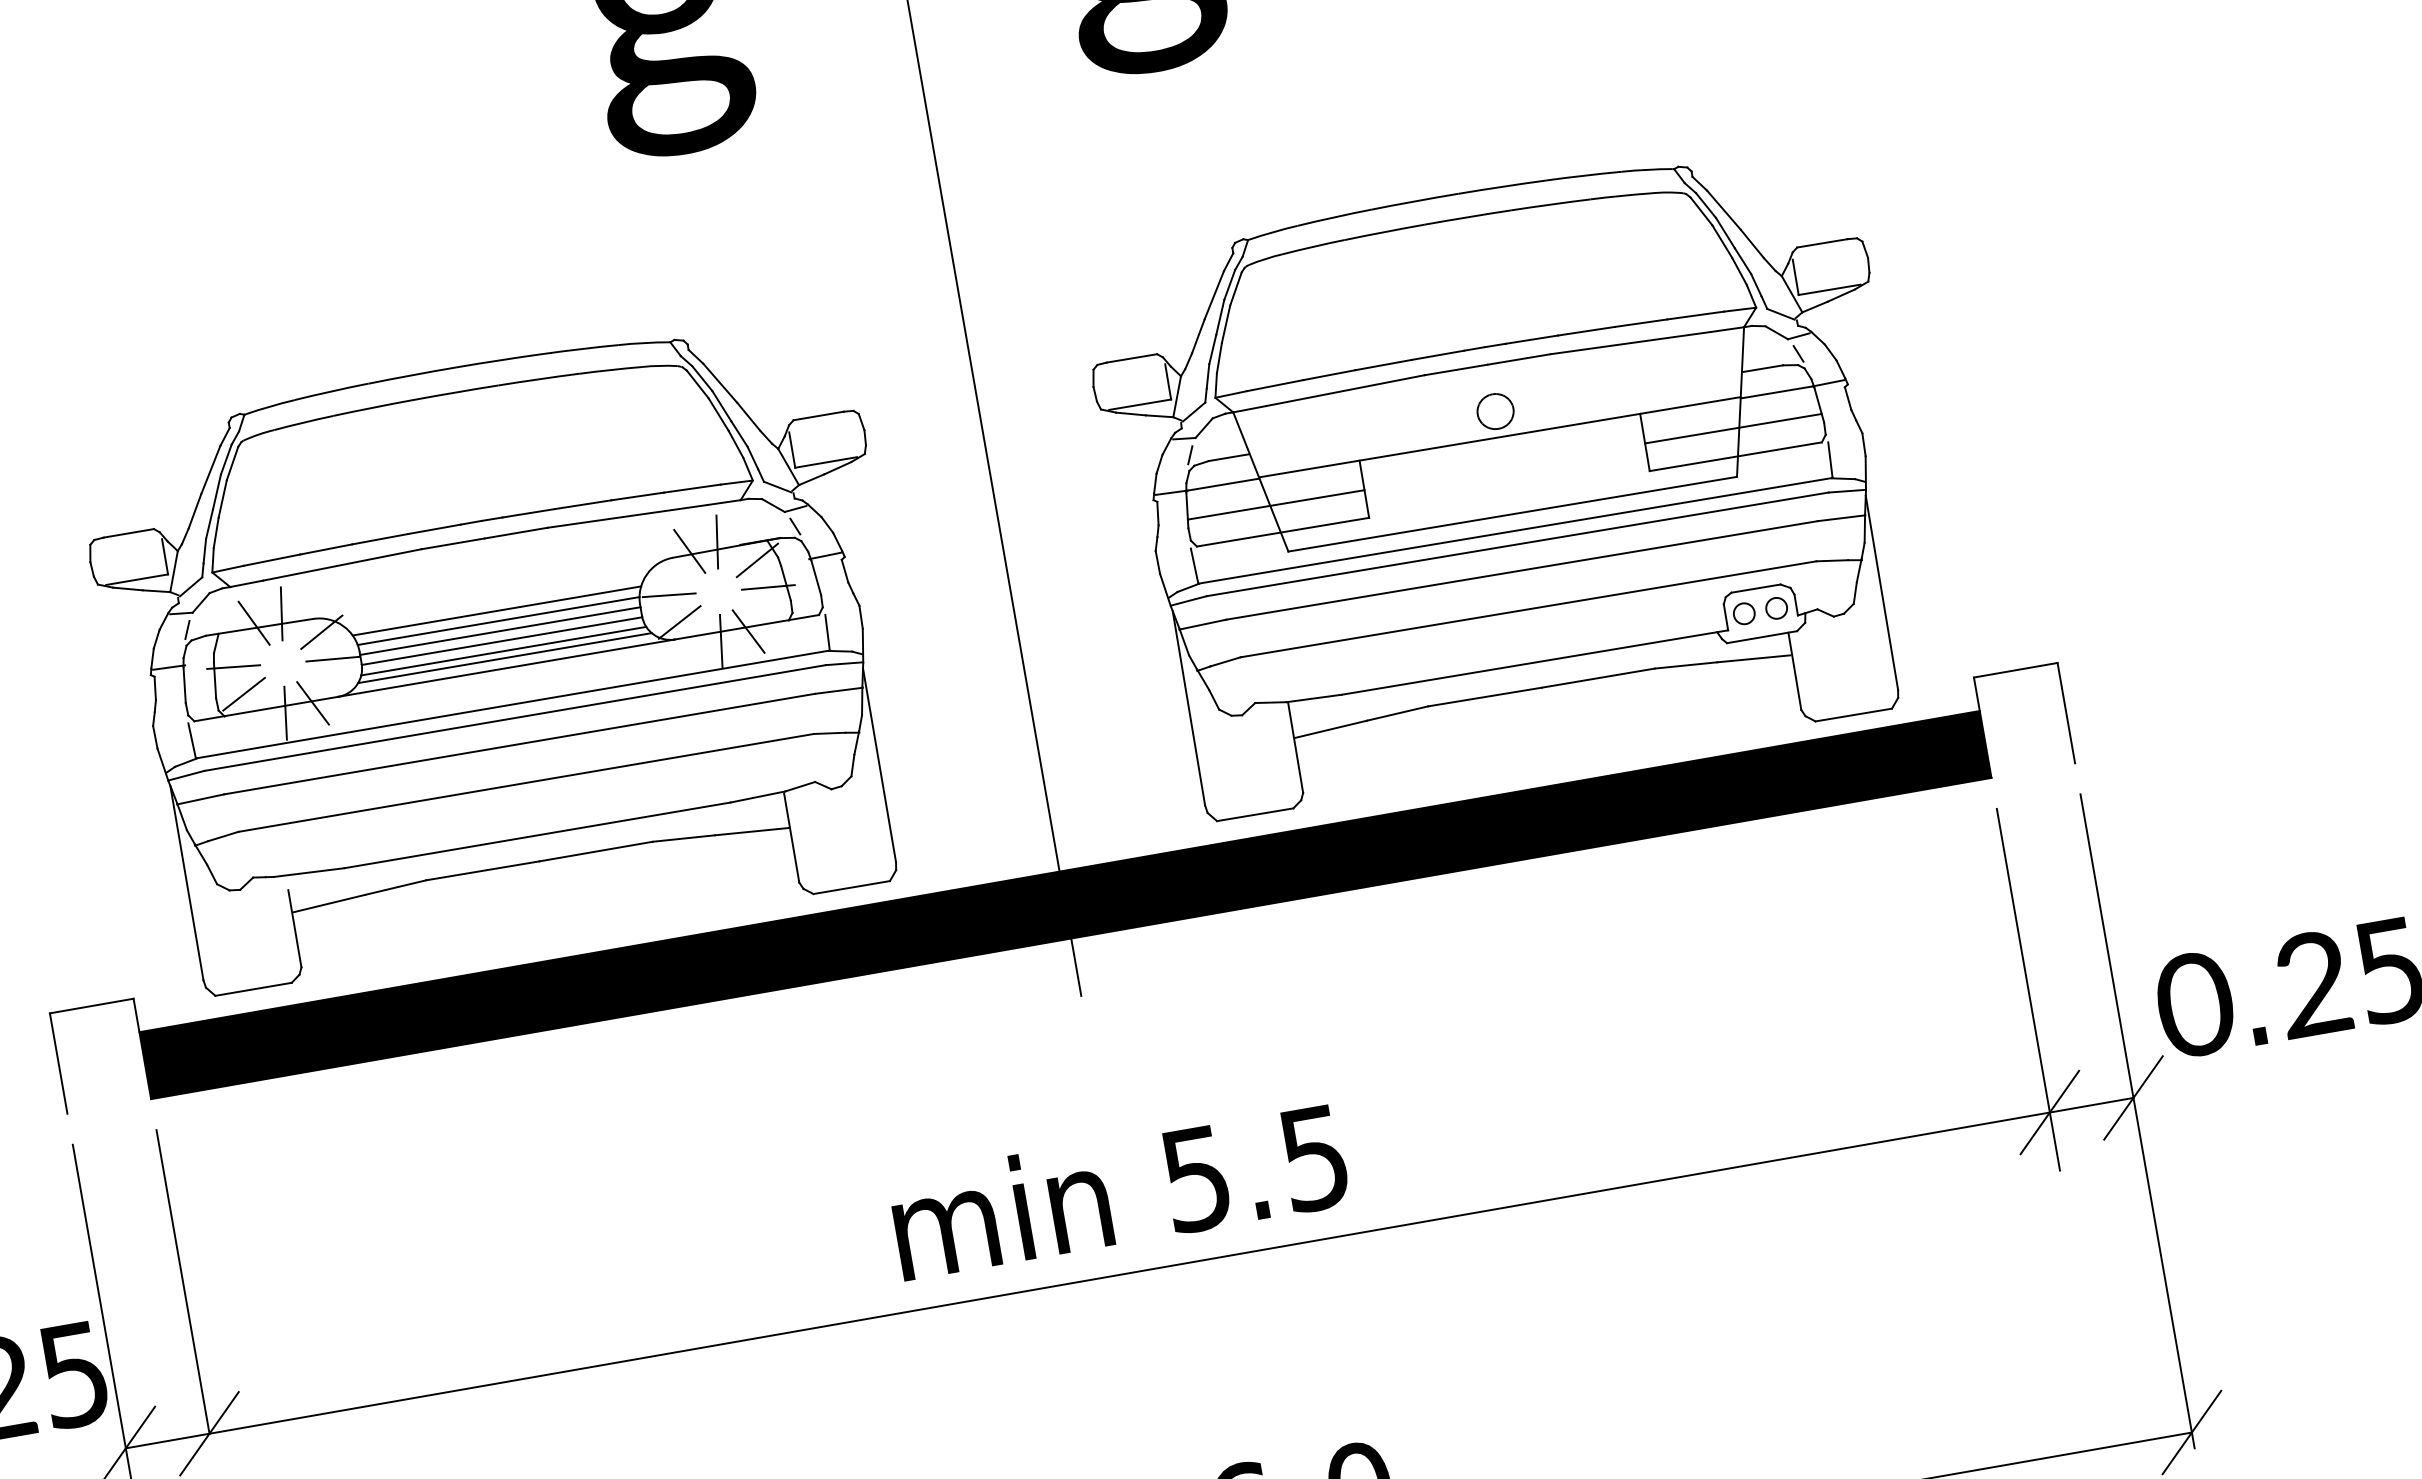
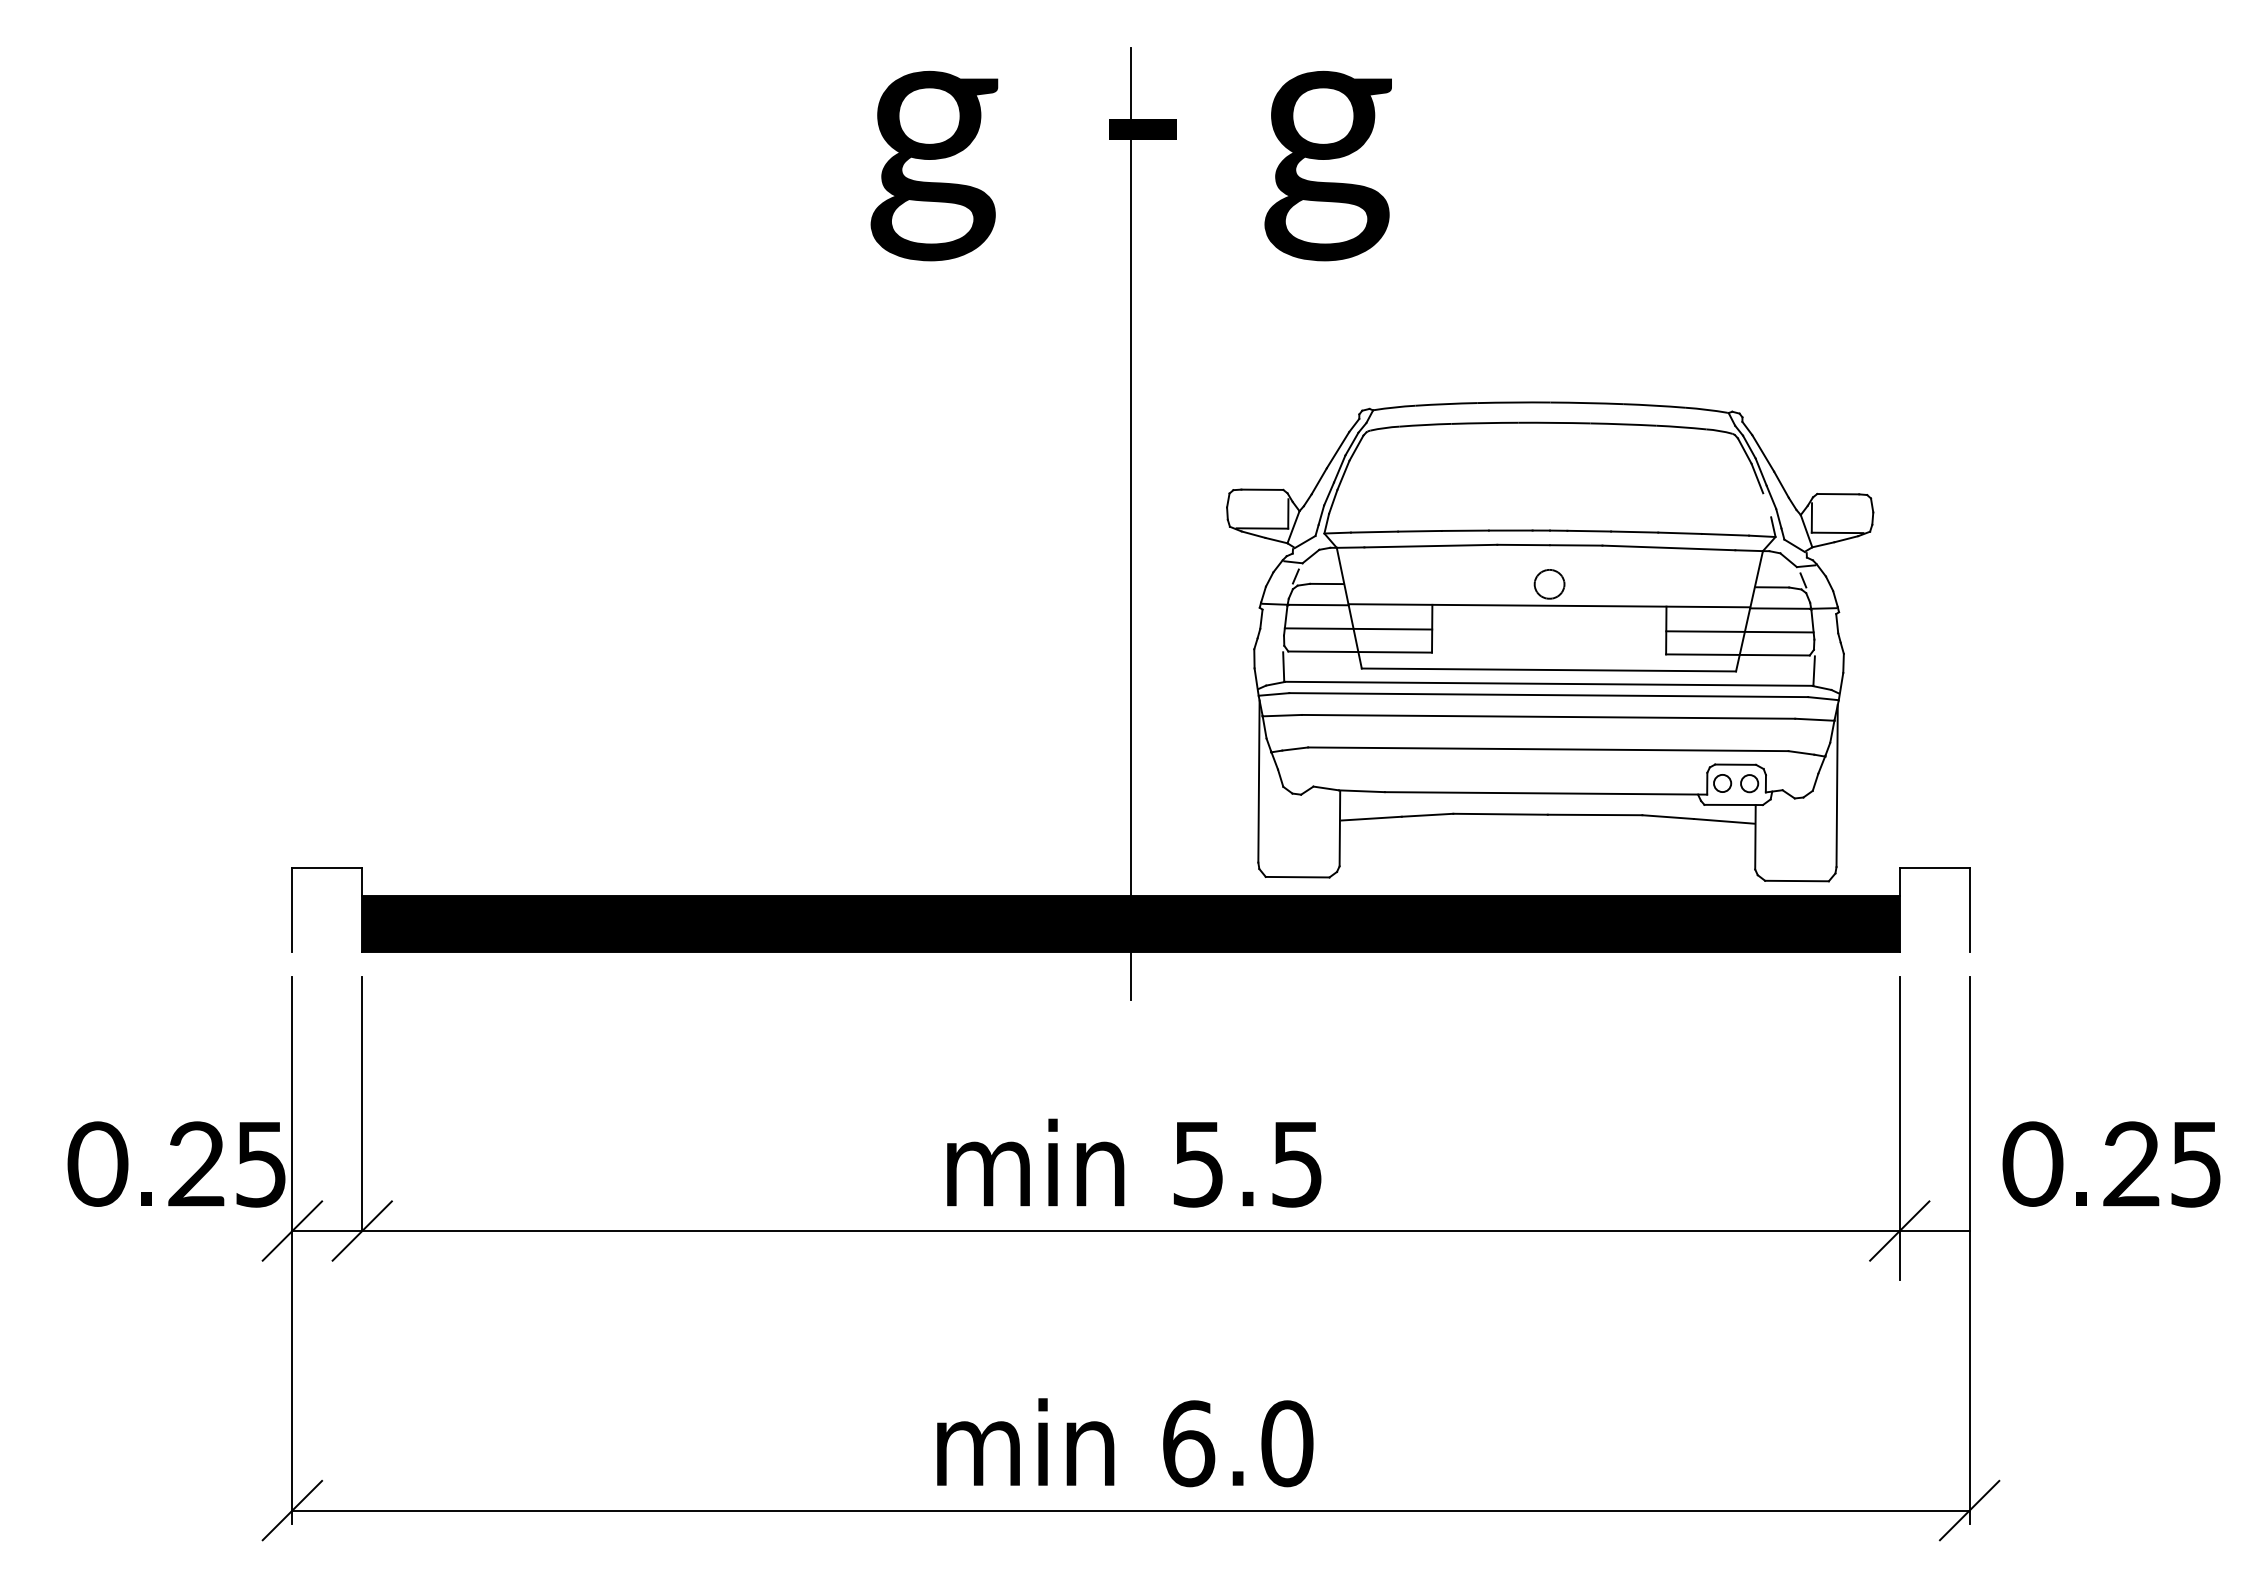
line: (1739, 271) -> (1767, 505), removed
part: (505, 653) -> (712, 640), removed
line: (2133, 1097) -> (1969, 1230), removed

